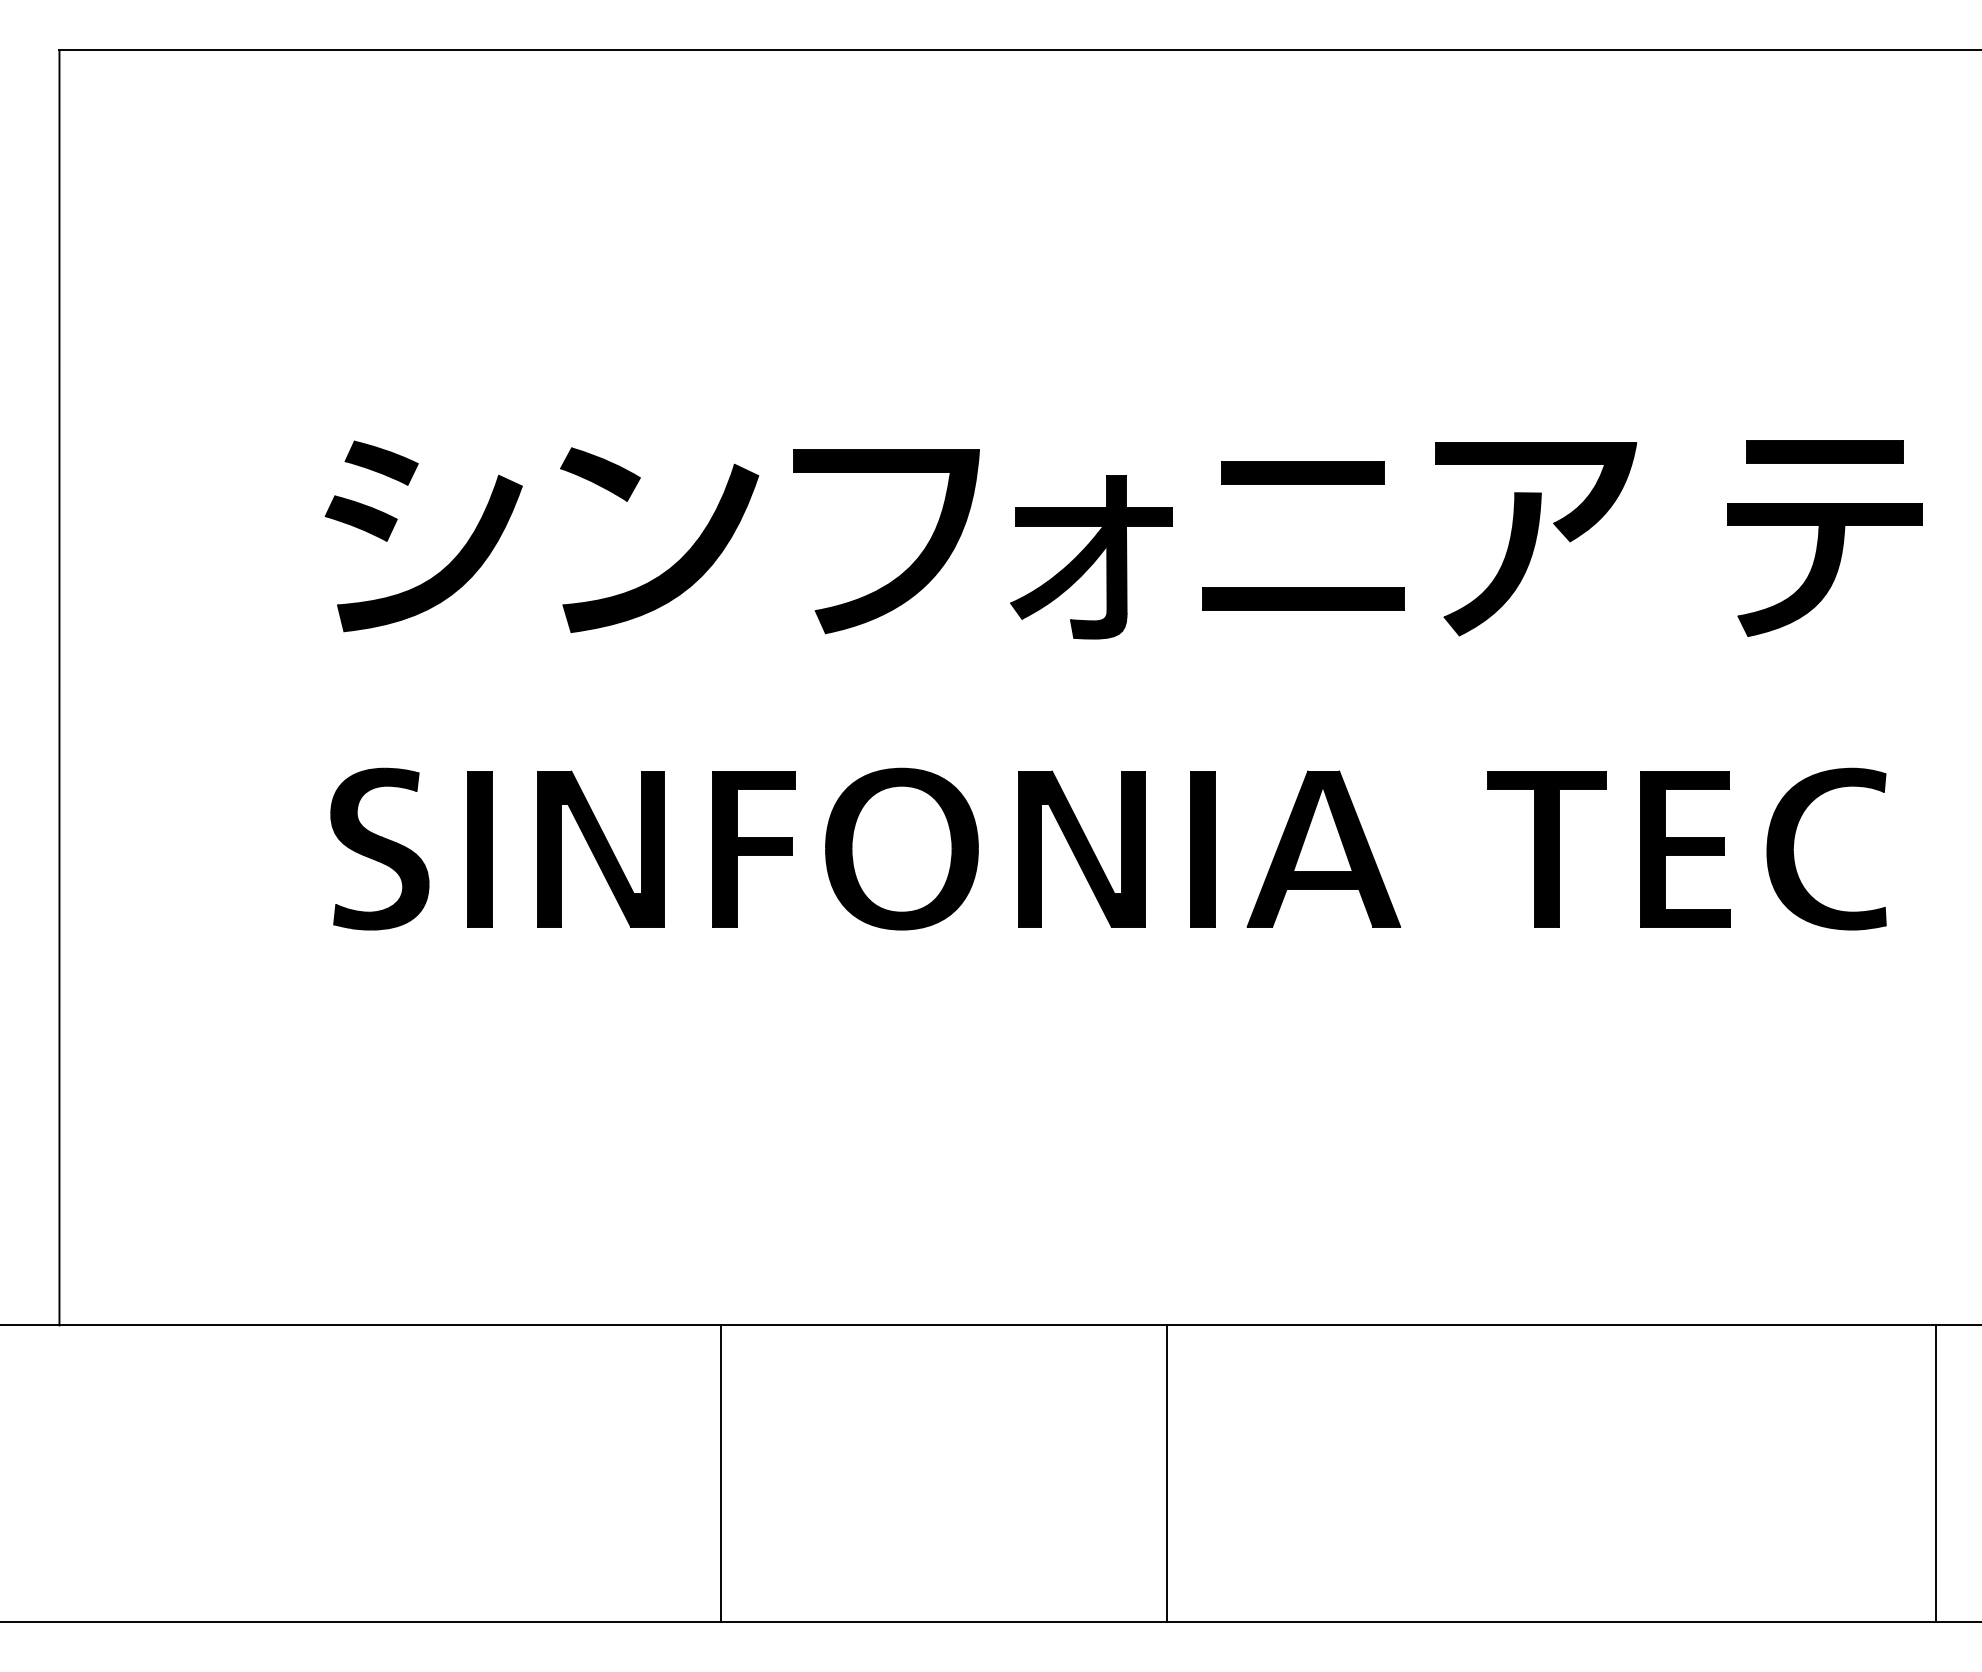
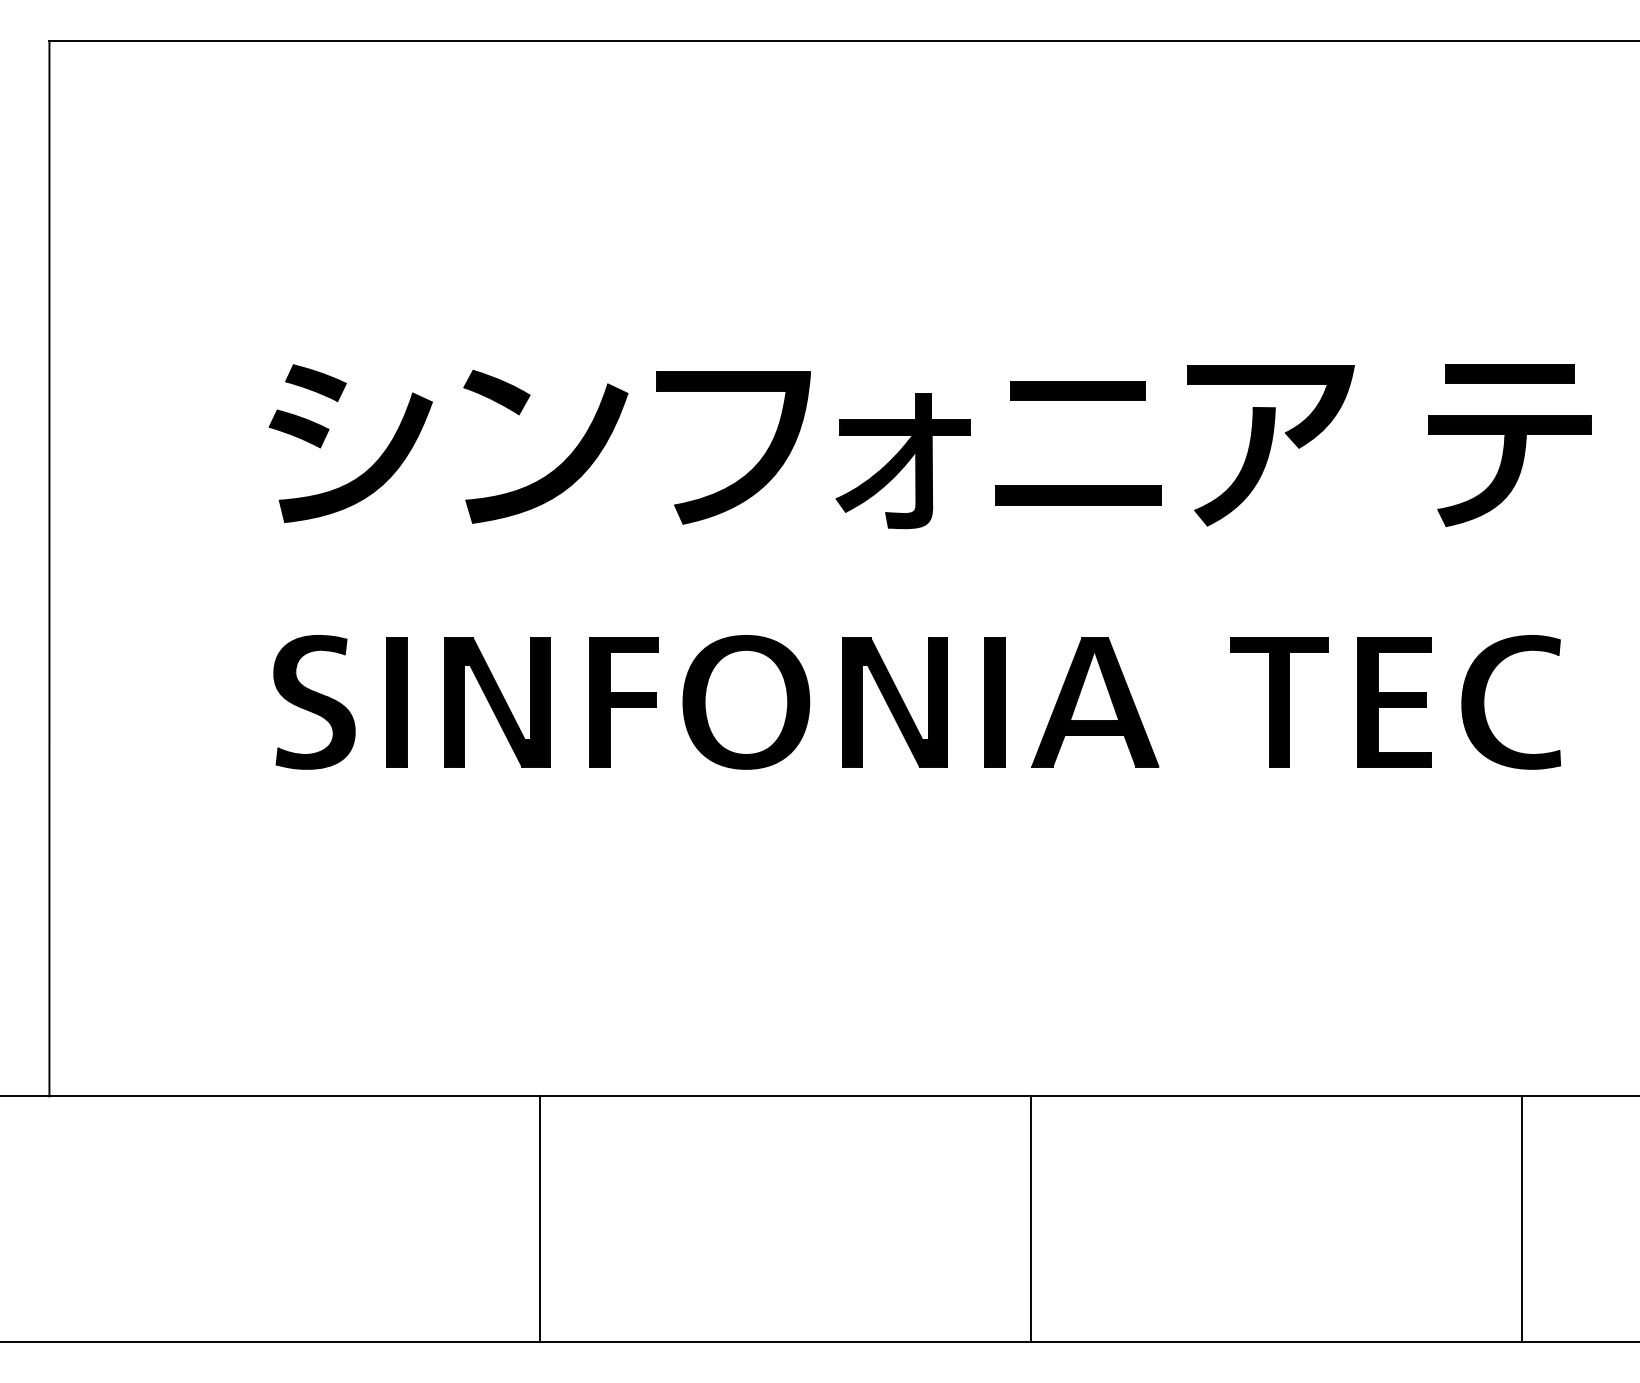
line: (720, 1473) -> (539, 1218), moved
line: (1166, 1473) -> (1030, 1218), moved
line: (1936, 1473) -> (1521, 1218), moved

